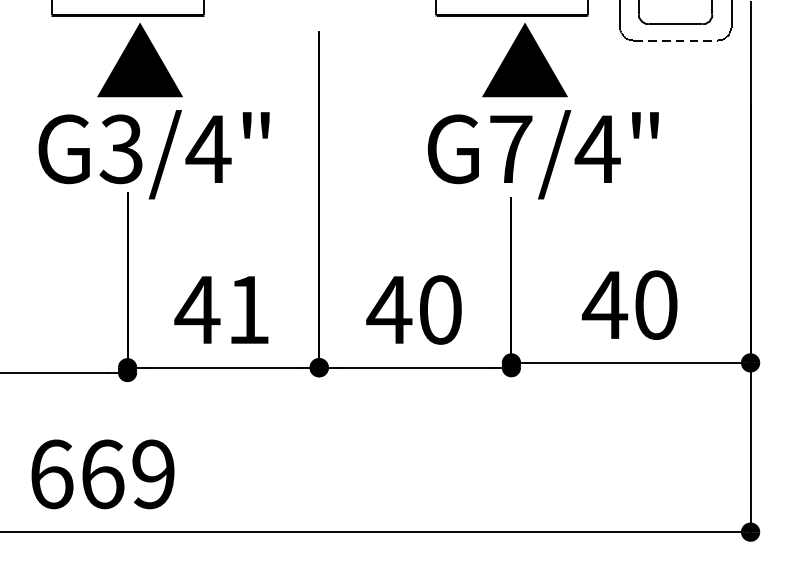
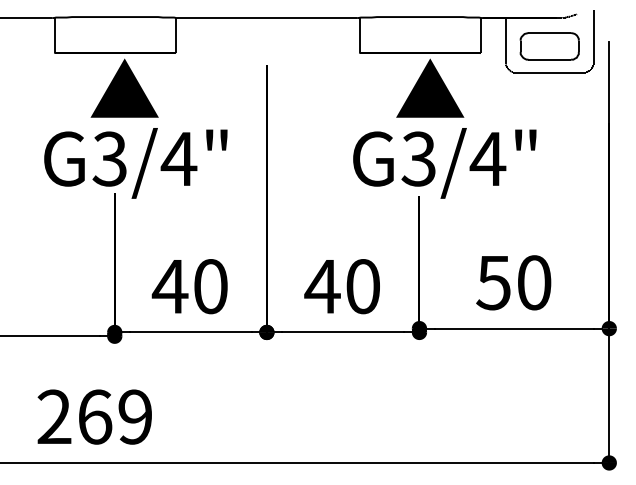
line: (675, 41) -> (549, 73), dashed -> solid
text: (510, 148) -> (418, 158), G7/4" -> G3/4"
text: (604, 306) -> (493, 283), 40 -> 50
text: (248, 309) -> (210, 286), 41 -> 40
text: (51, 473) -> (54, 416), 669 -> 269

